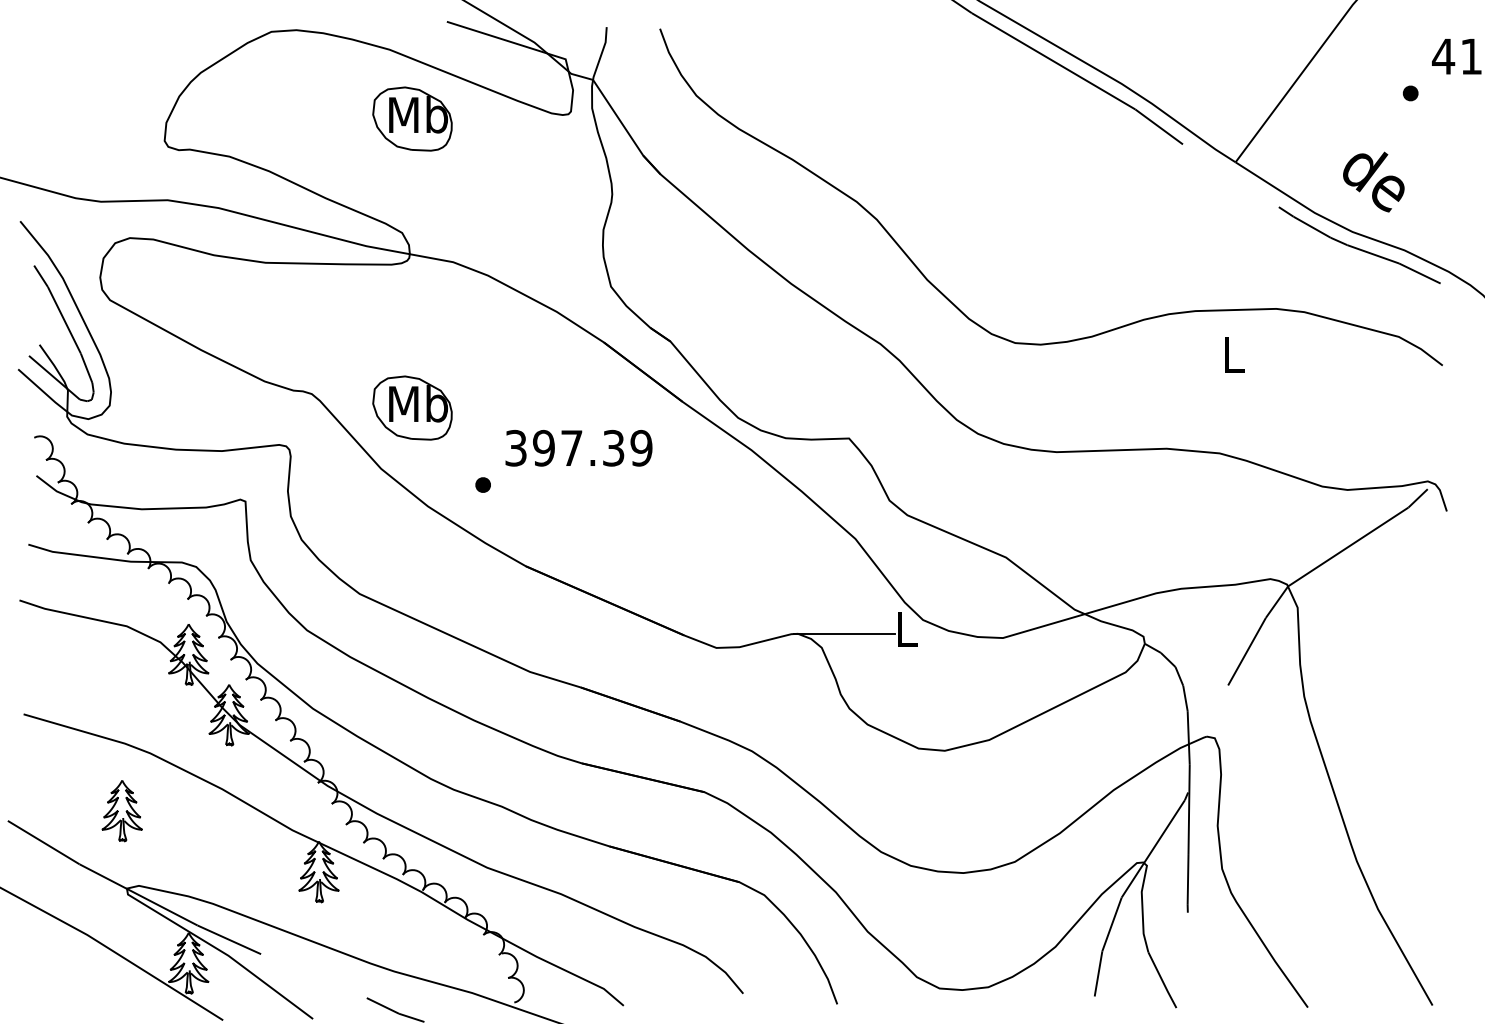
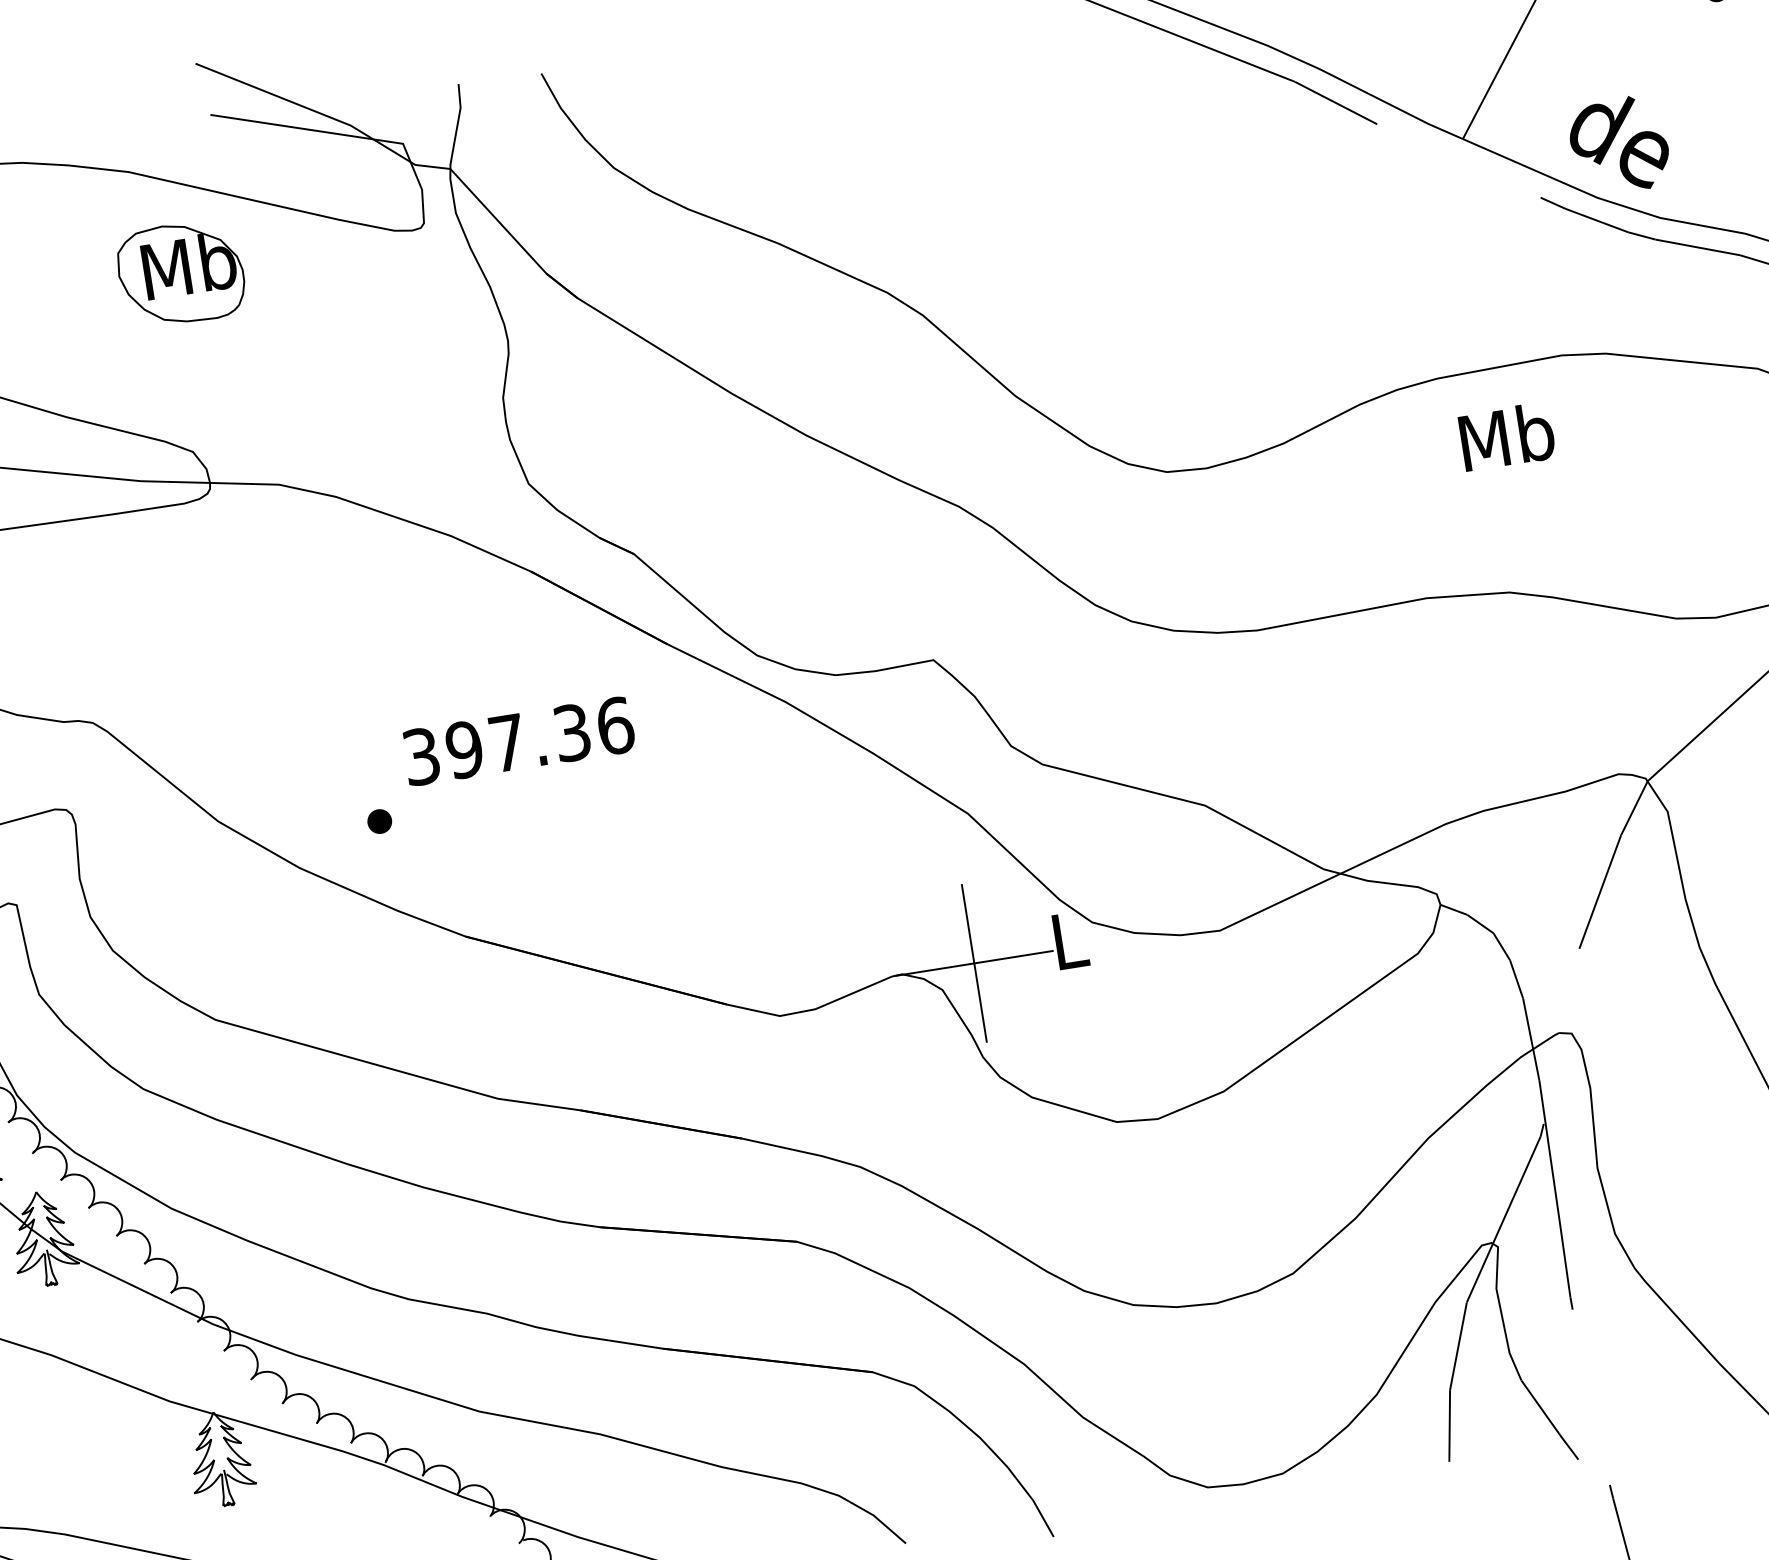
text: (1373, 181) -> (1618, 144), moved
text: (1233, 354) -> (1506, 436), L -> Mb
part: (412, 407) -> (251, 719), removed
text: (641, 447) -> (615, 724), 397.39 -> 397.36
line: (844, 633) -> (974, 962), added

